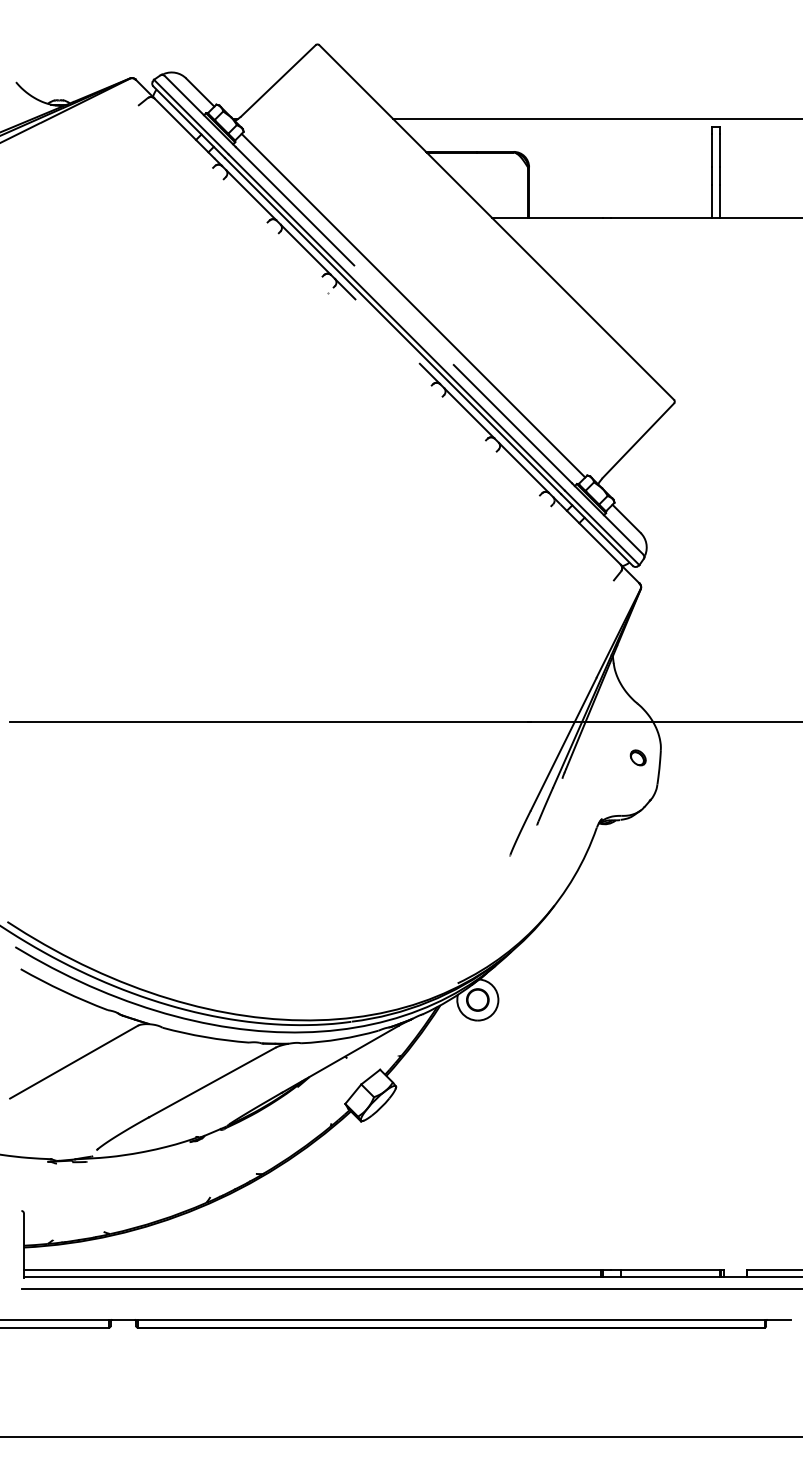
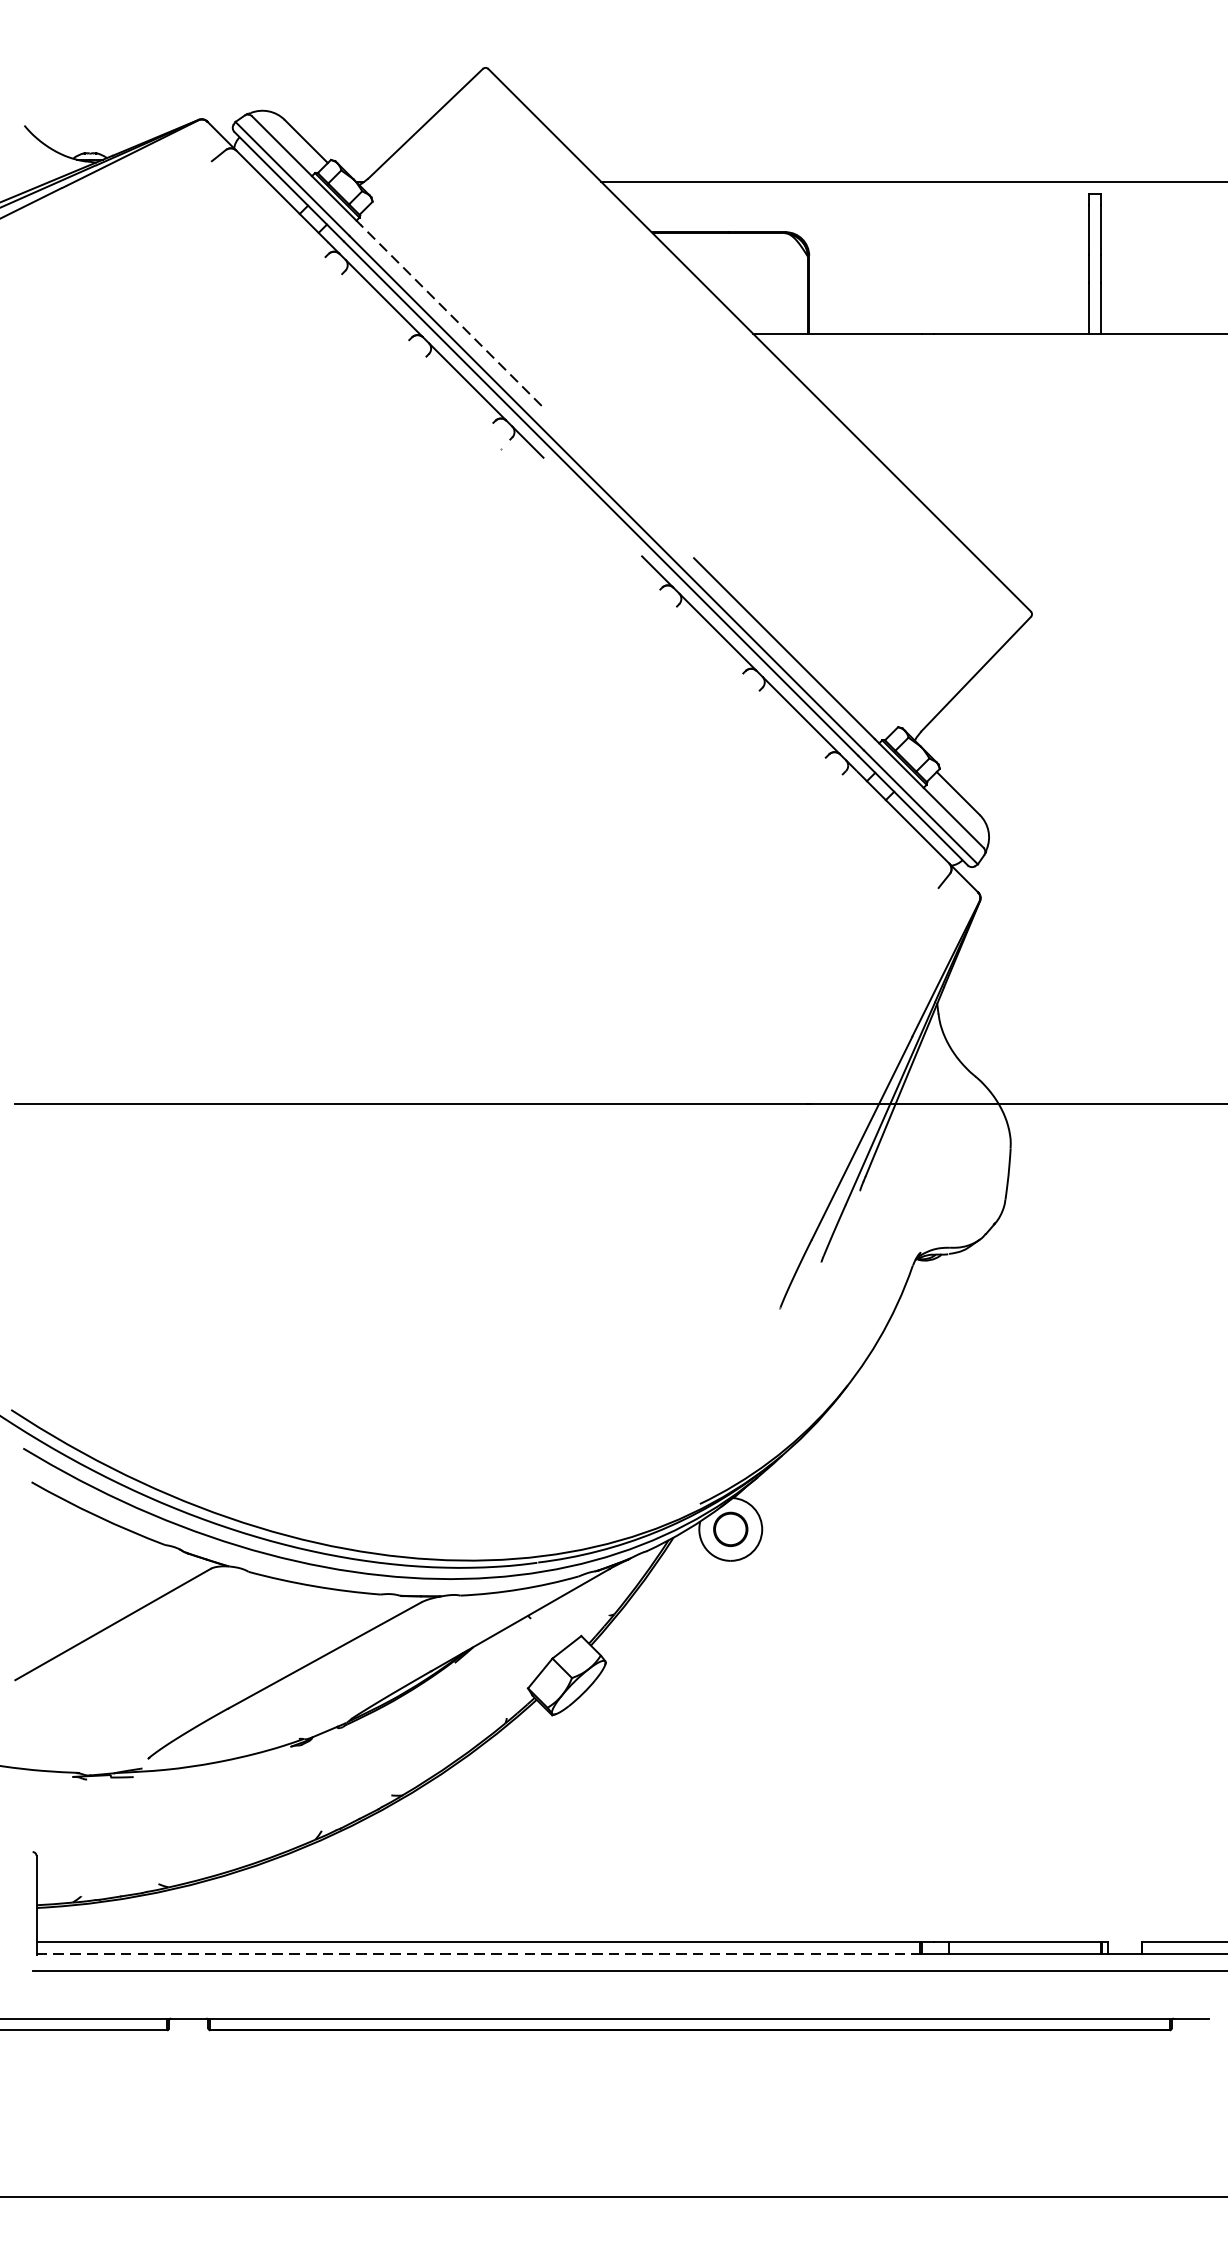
line: (295, 206) -> (451, 315), solid -> dashed
line: (413, 305) -> (632, 467), removed
part: (637, 757) -> (974, 1158), removed
line: (312, 1277) -> (477, 1953), solid -> dashed

